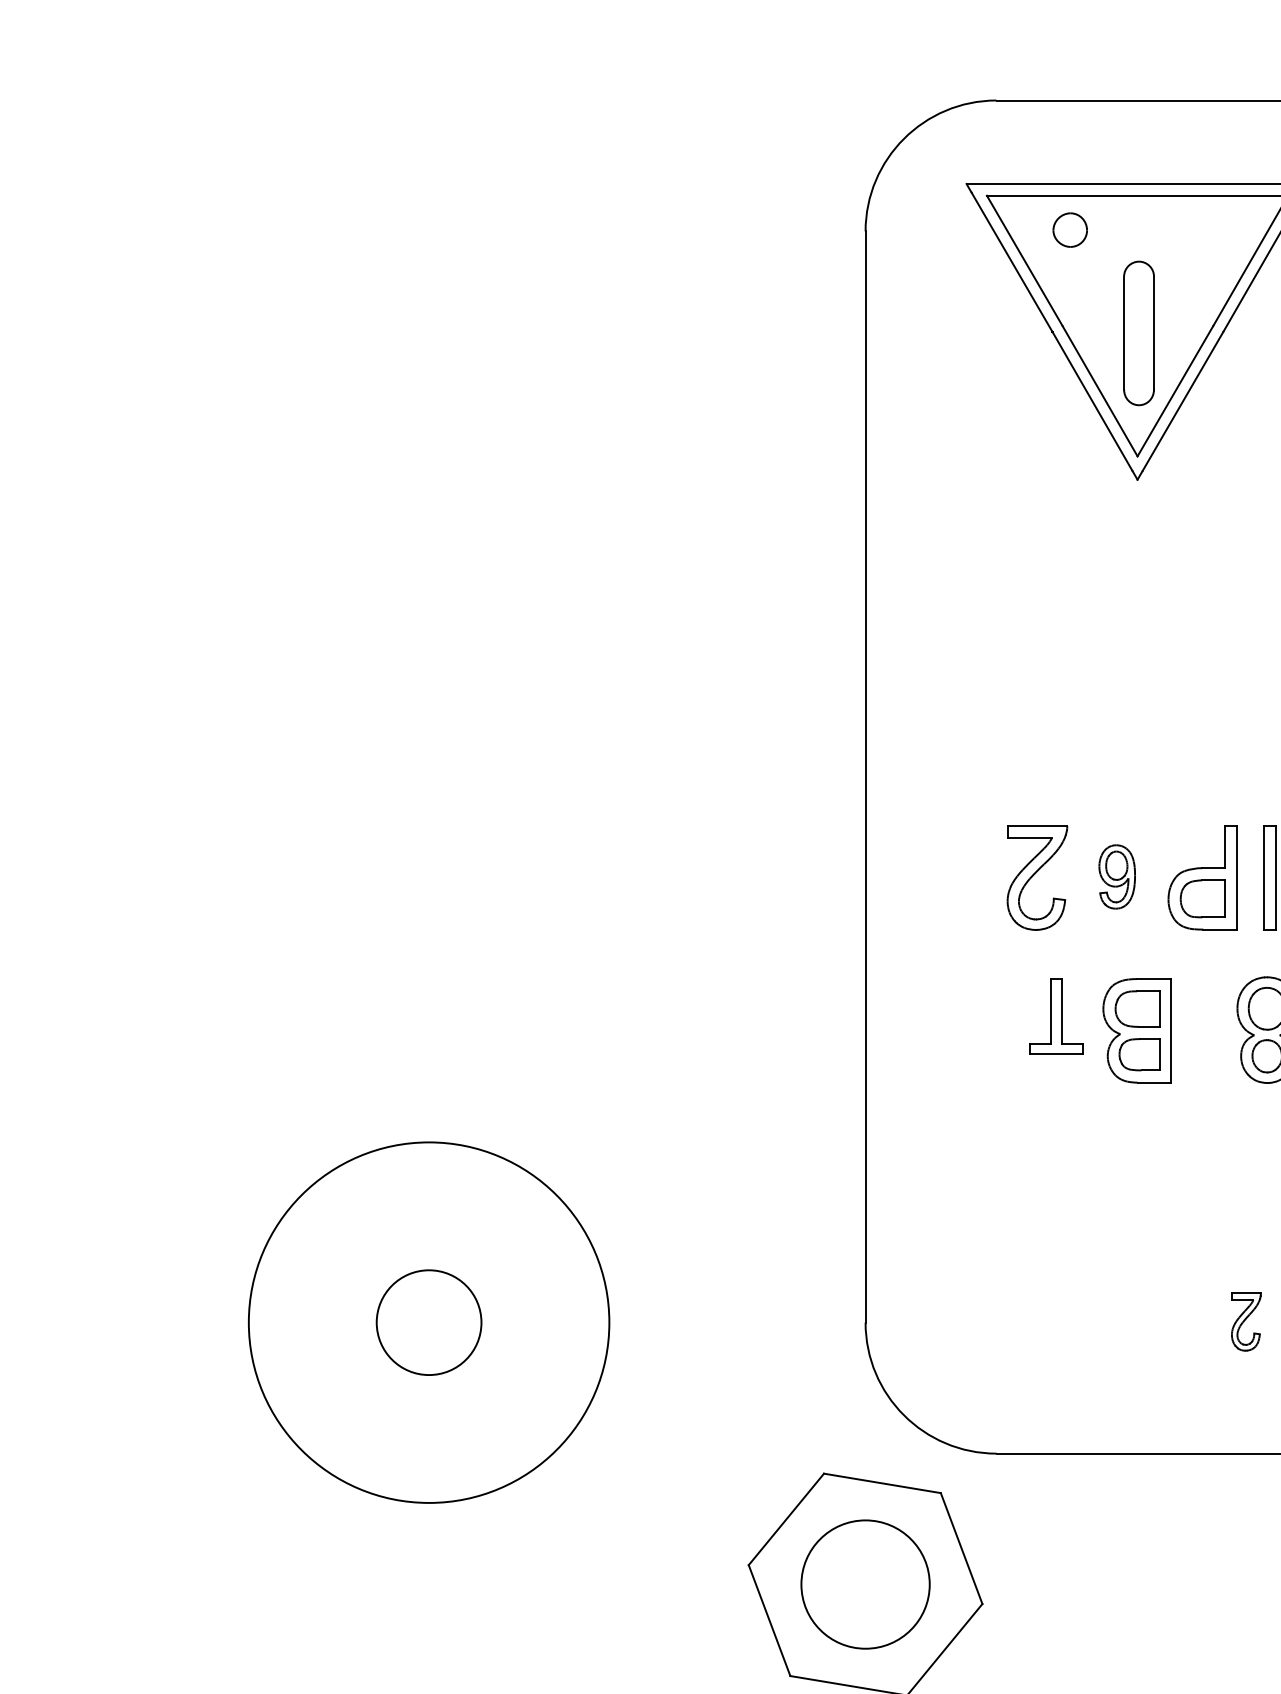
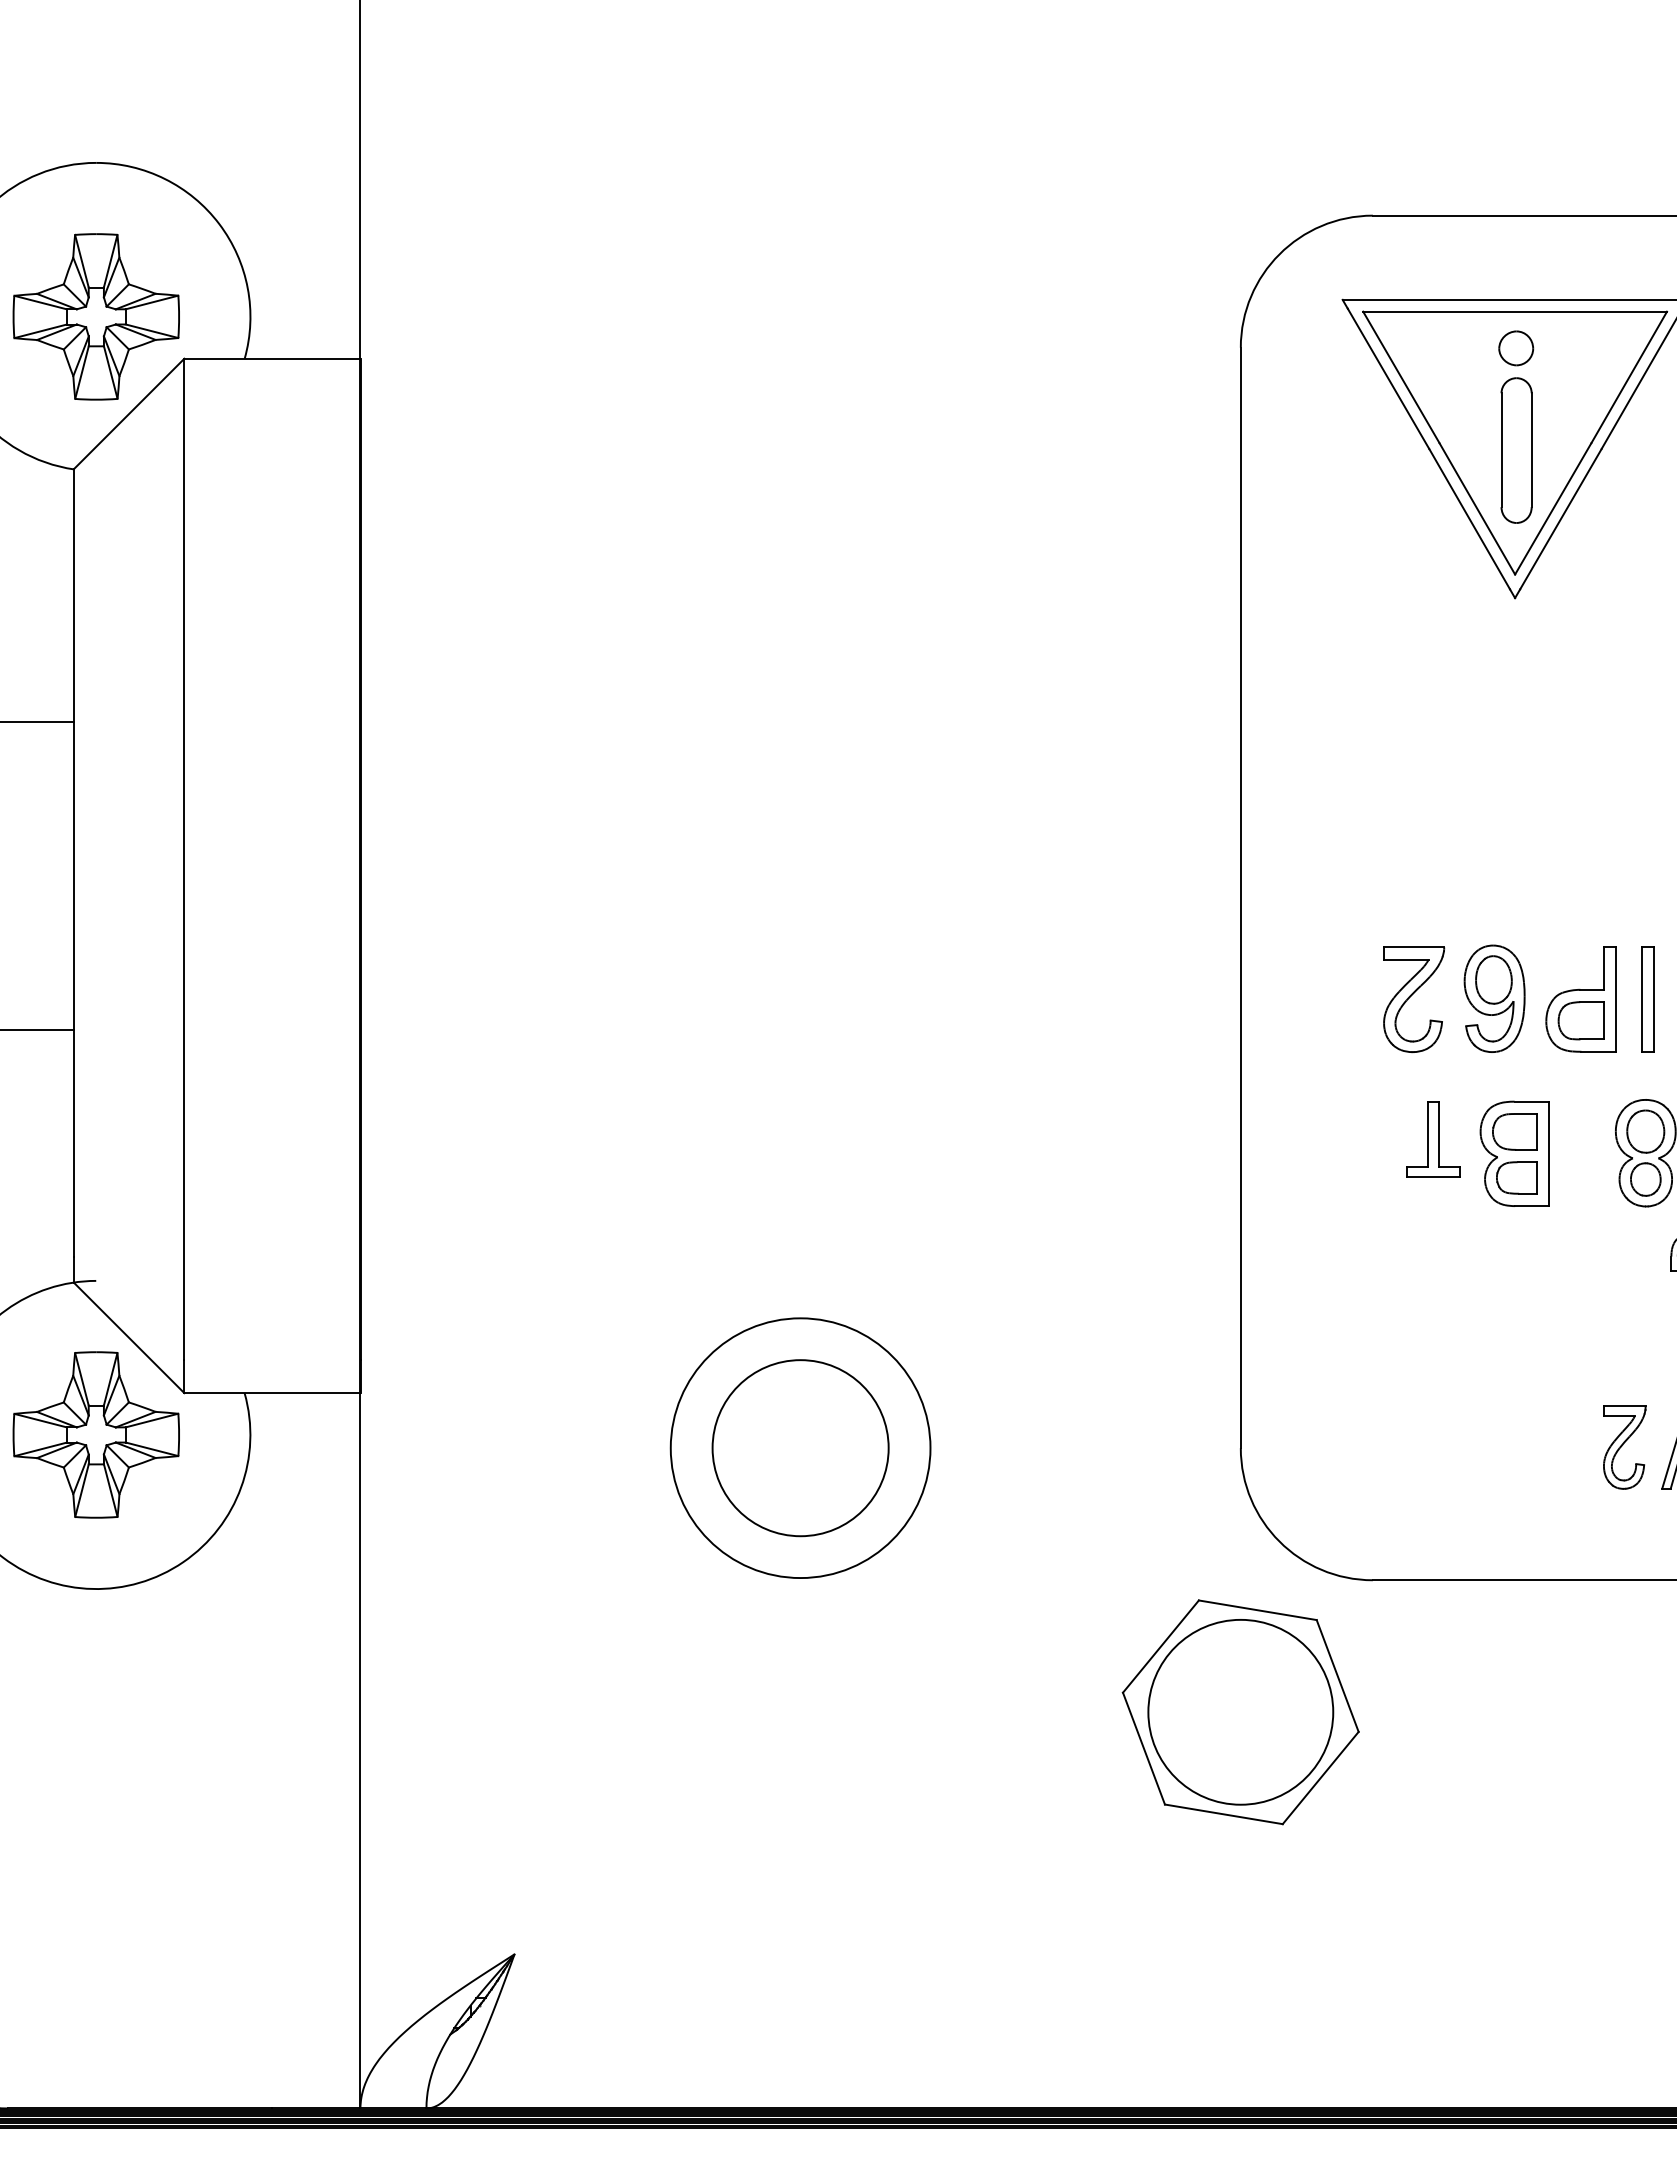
part: (1070, 230) -> (1516, 348), moved
part: (1117, 876) -> (1494, 998), size x1.67
part: (1246, 1321) -> (1624, 1447), size x1.43
circle: (428, 1322) -> (800, 1448), size x0.71
circle: (428, 1322) -> (800, 1448), size x1.67
circle: (865, 1583) -> (1240, 1711), size x1.43

